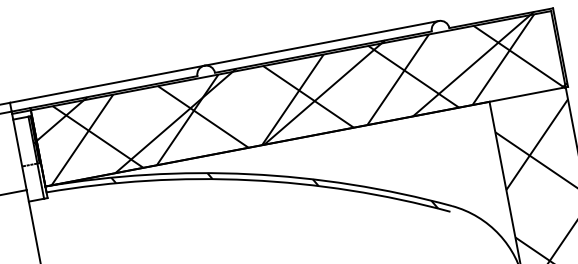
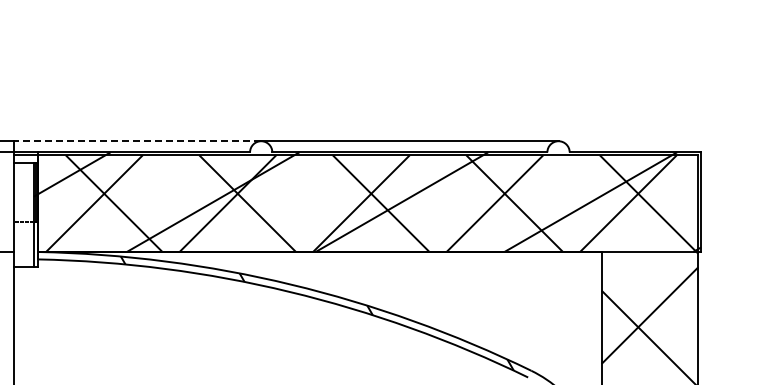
line: (107, 84) -> (137, 141), solid -> dashed

